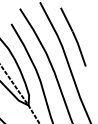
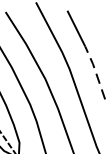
line: (79, 47) -> (95, 70), solid -> dashed

